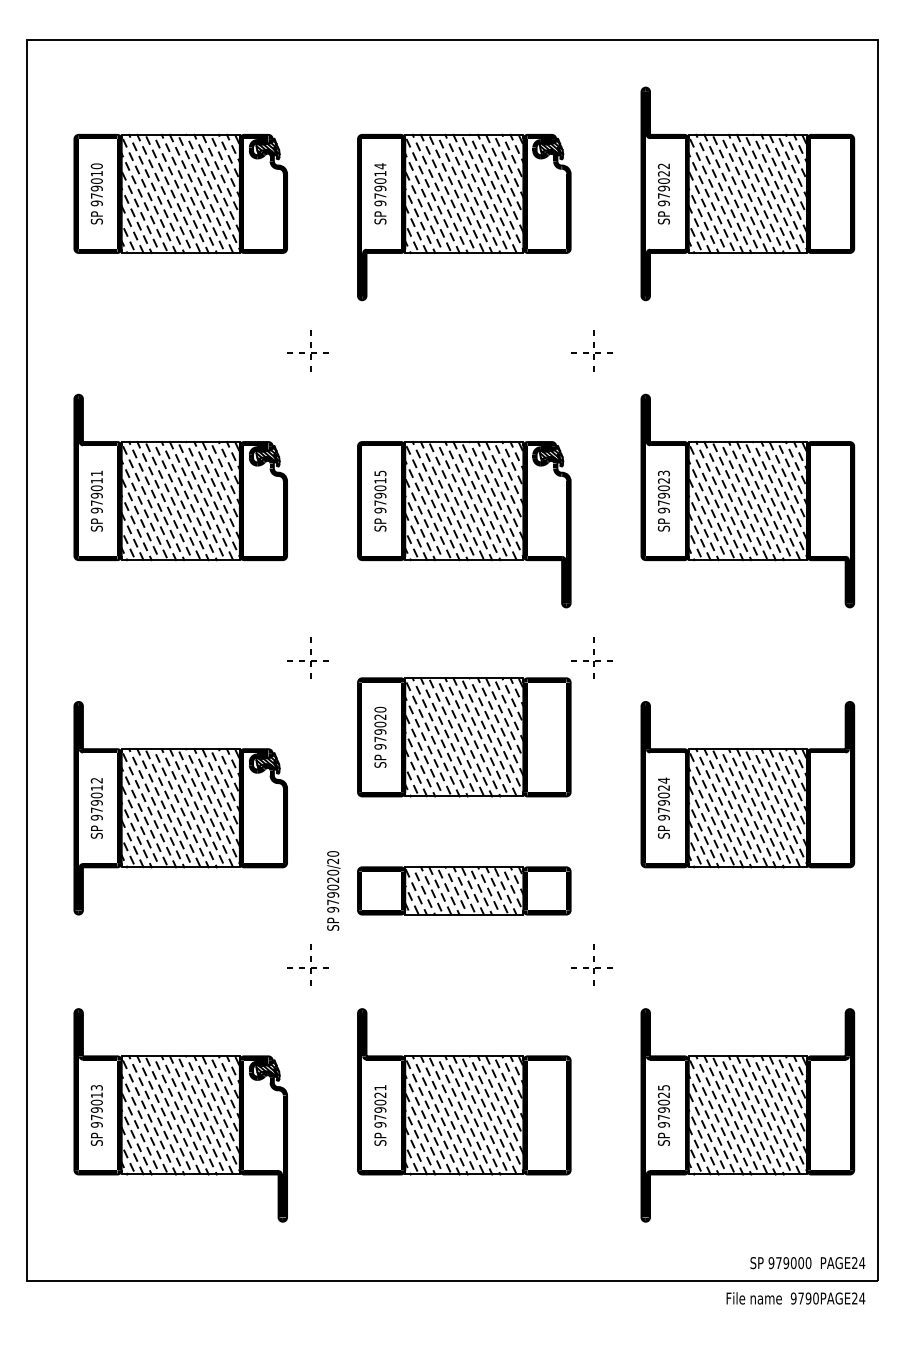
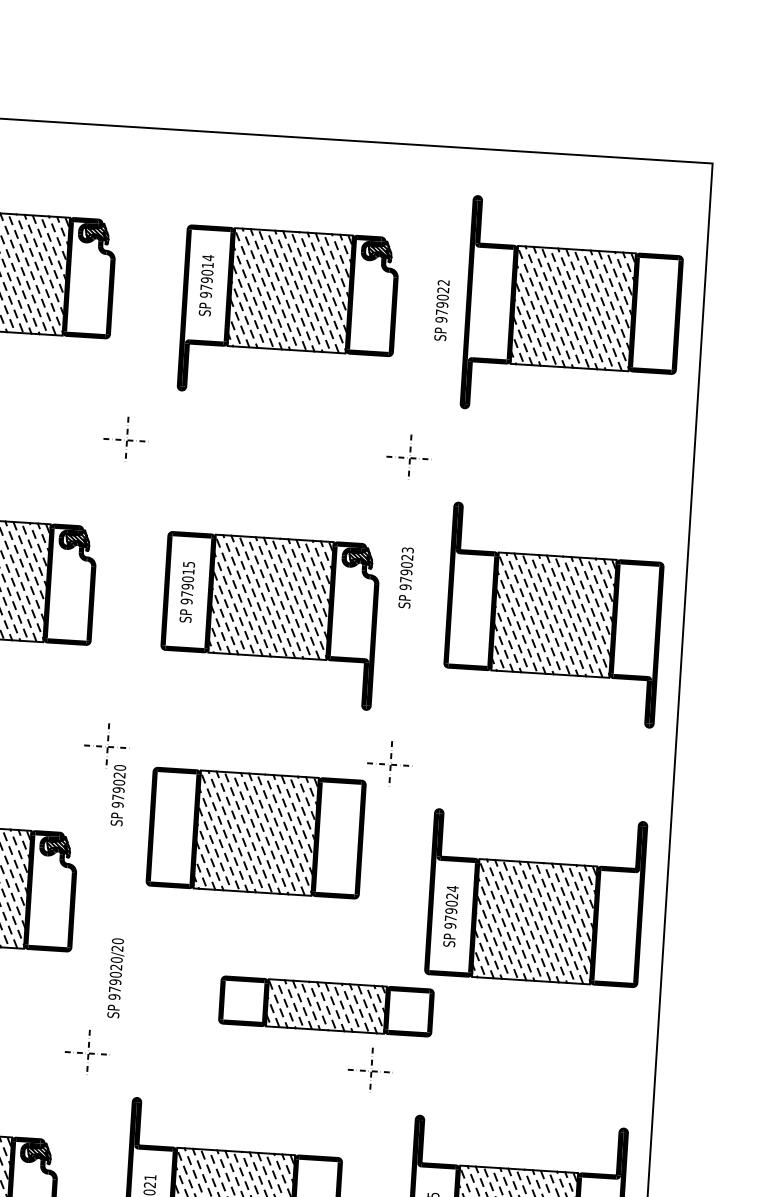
text: (663, 193) -> (441, 309), moved
text: (663, 500) -> (405, 577), moved
text: (380, 736) -> (118, 794), moved
part: (464, 890) -> (326, 1006), moved

